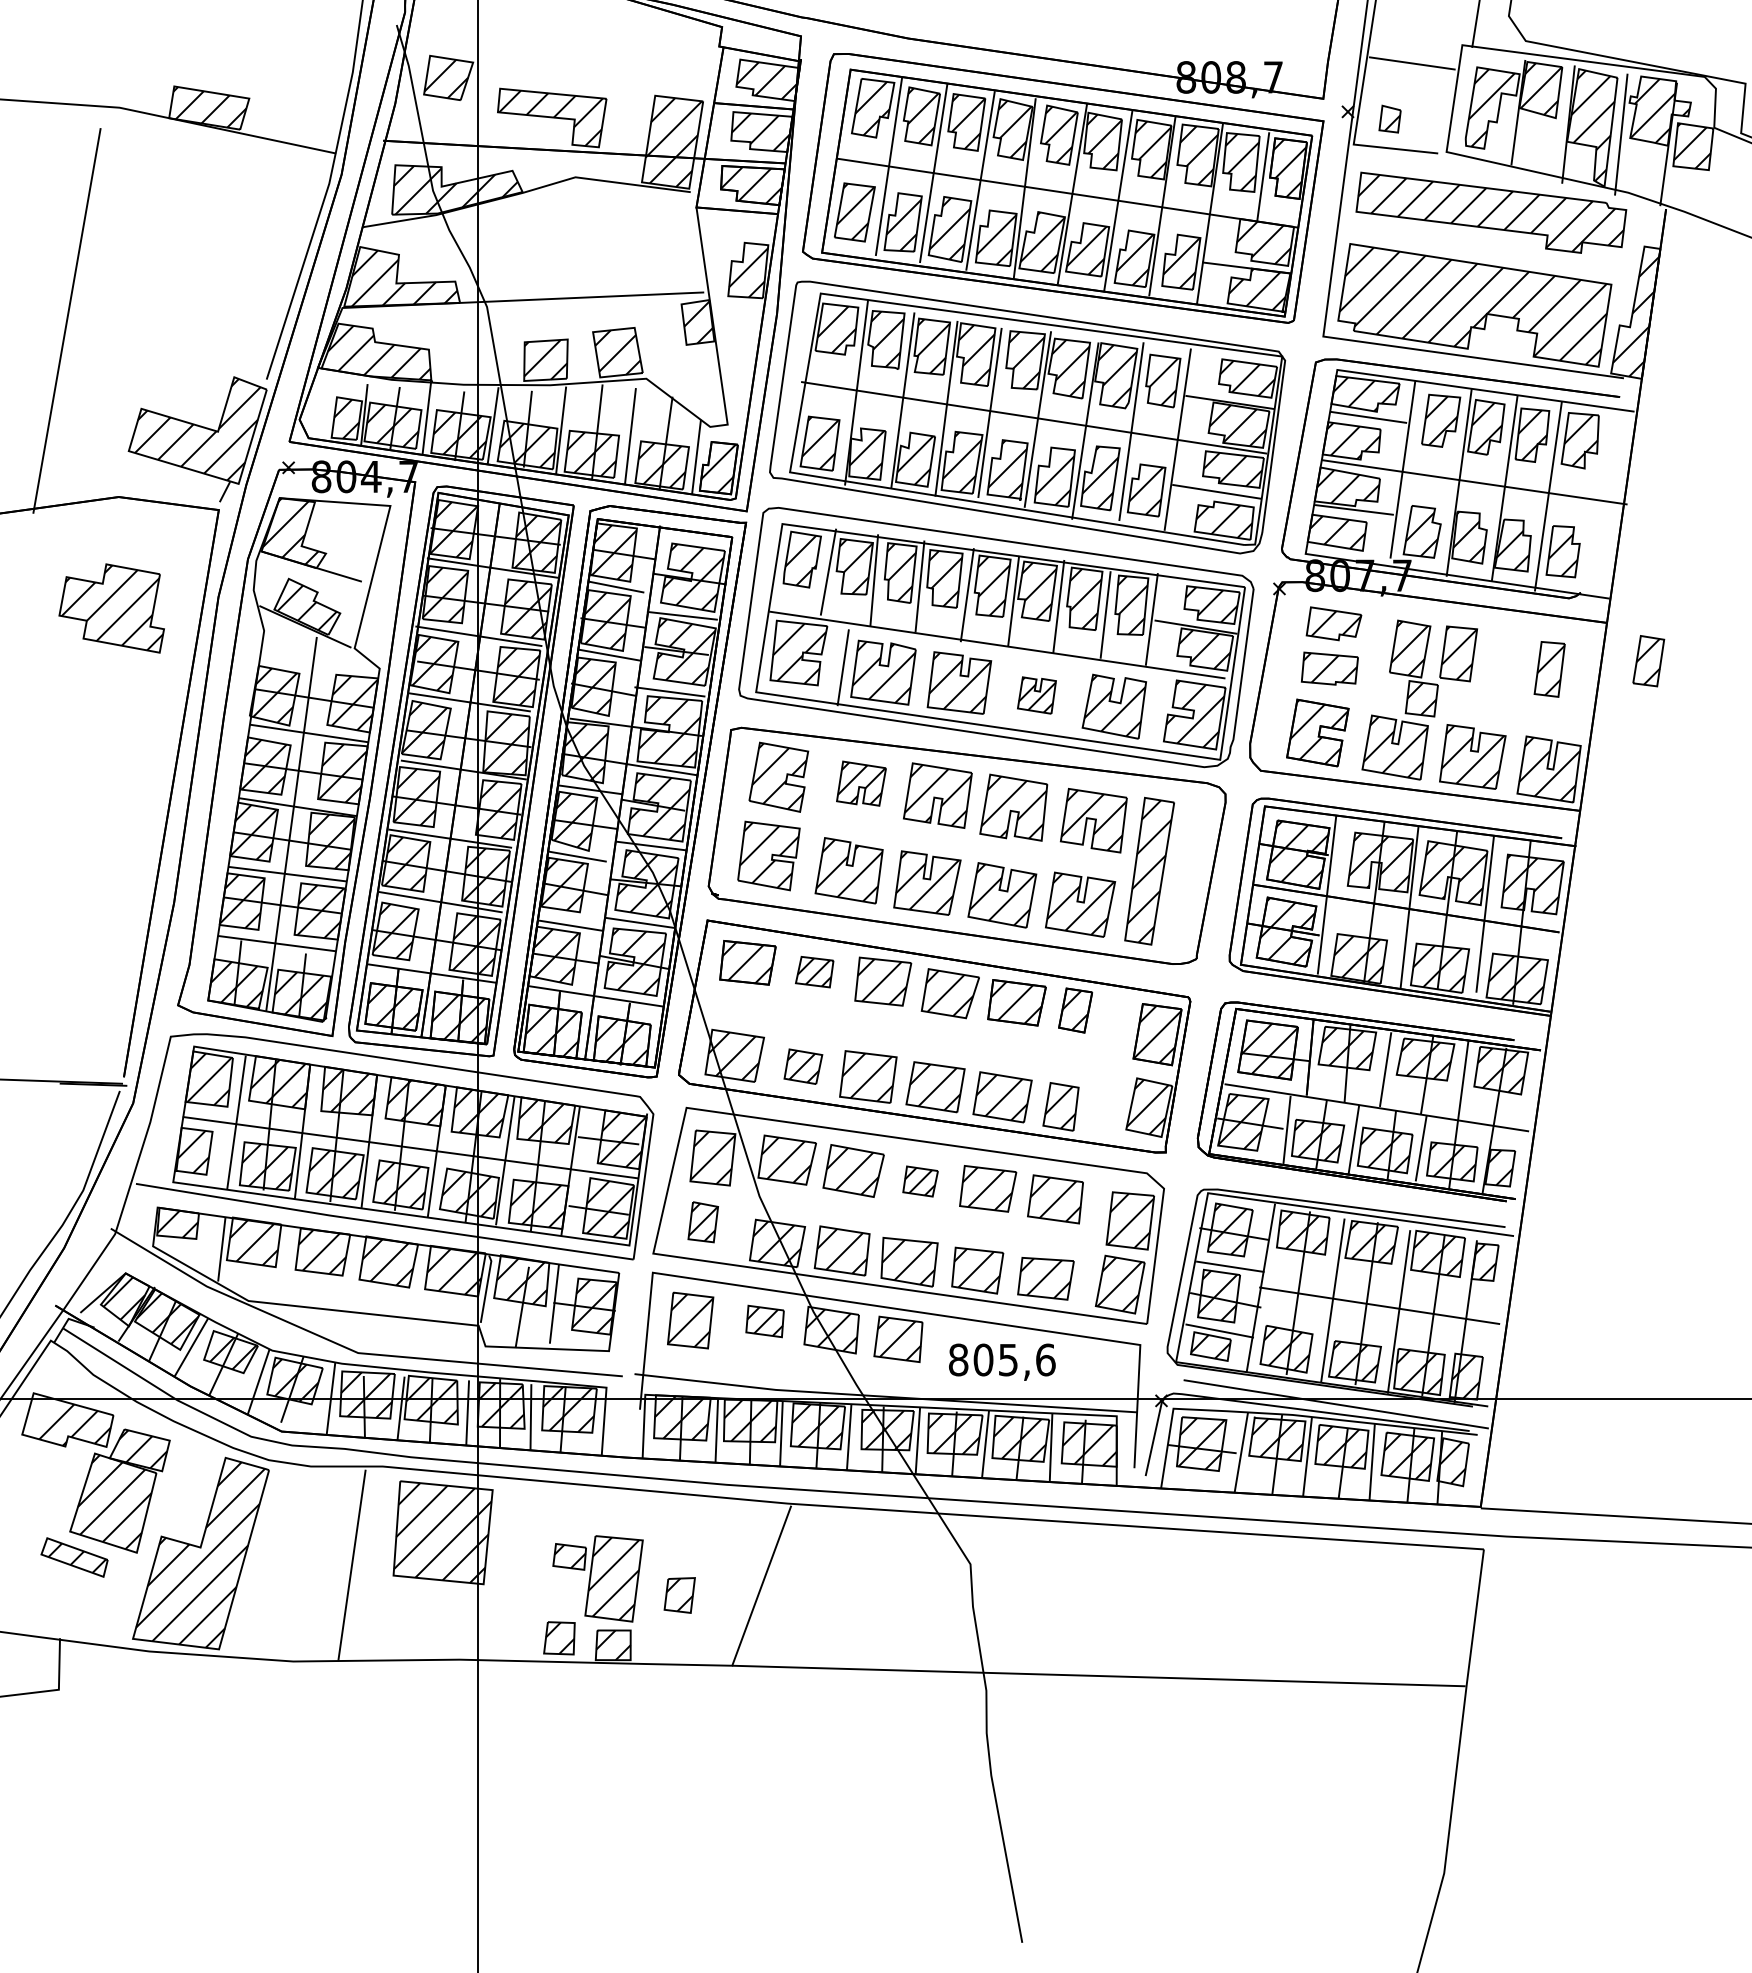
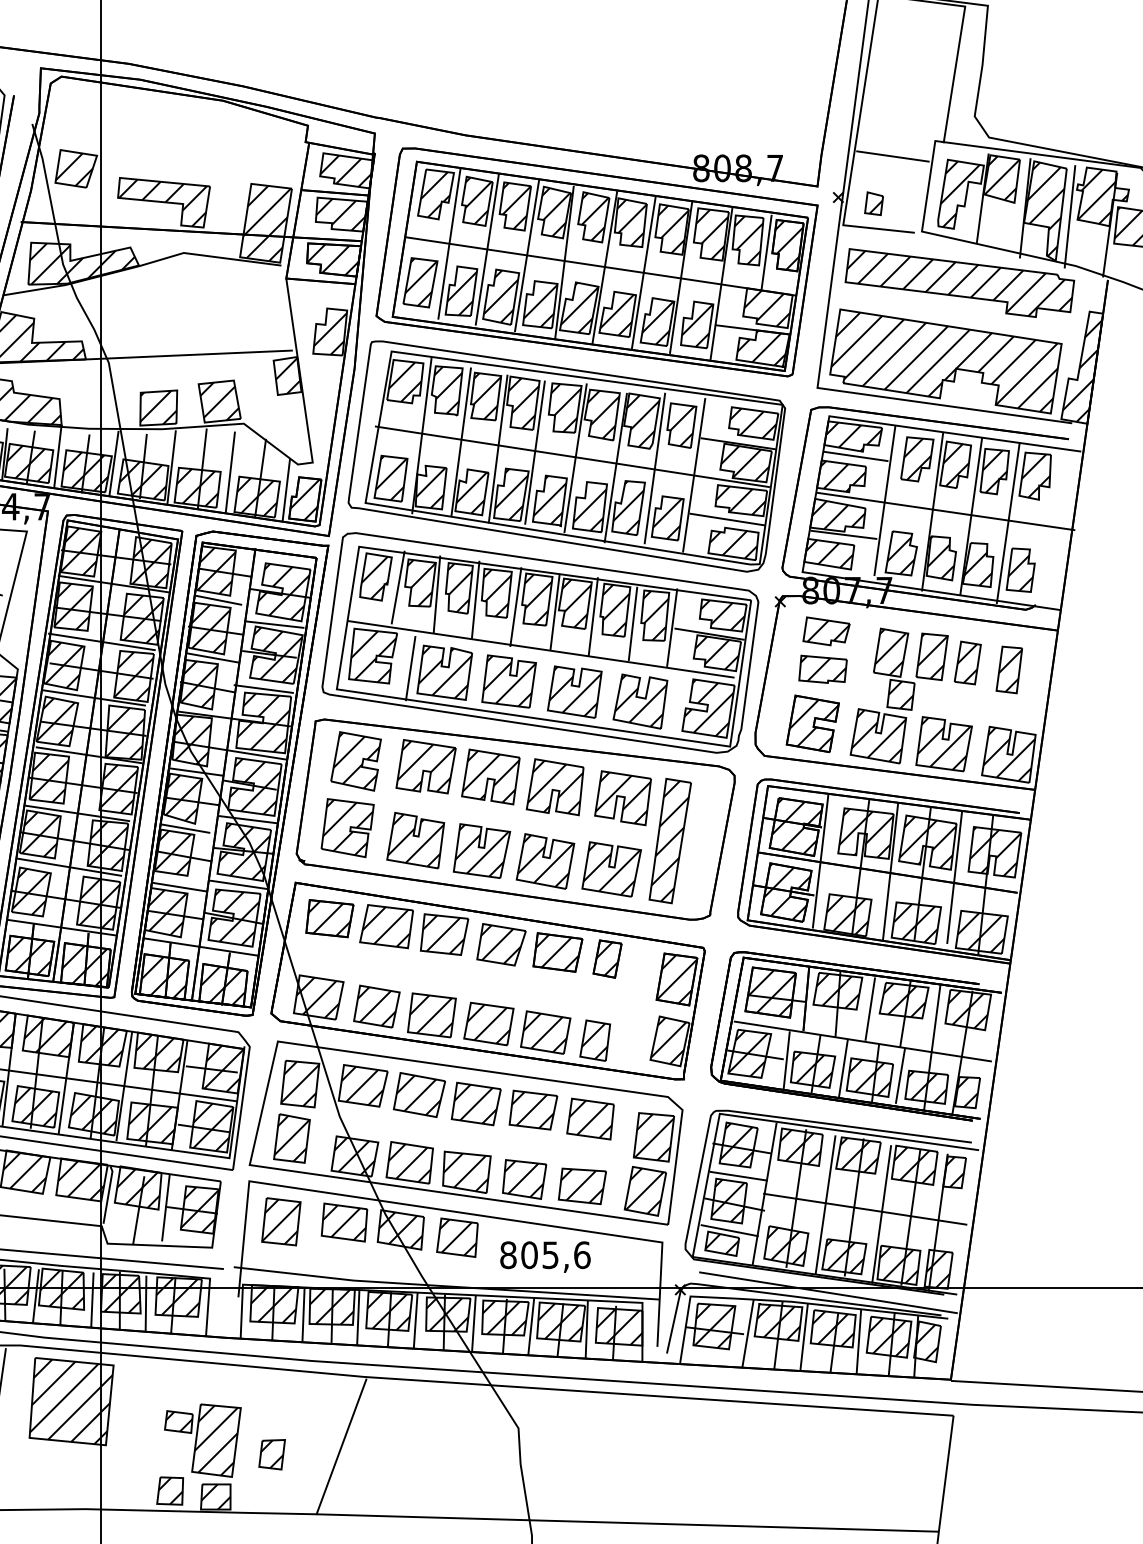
part: (1648, 661) -> (967, 663), moved
part: (1036, 695) -> (574, 692), size x1.67
part: (861, 783) -> (426, 766), size x1.43
part: (814, 971) -> (386, 925), size x1.67
part: (803, 1066) -> (376, 1006), size x1.43
part: (920, 1181) -> (476, 1103), size x1.67
part: (703, 1221) -> (292, 1137), size x1.43
part: (764, 1321) -> (343, 1222), size x1.43

